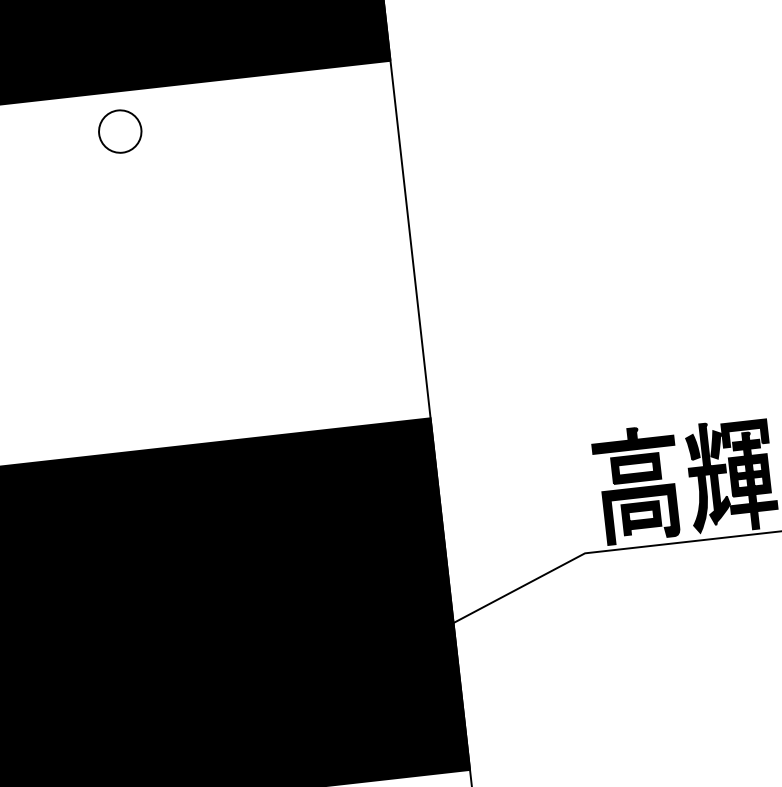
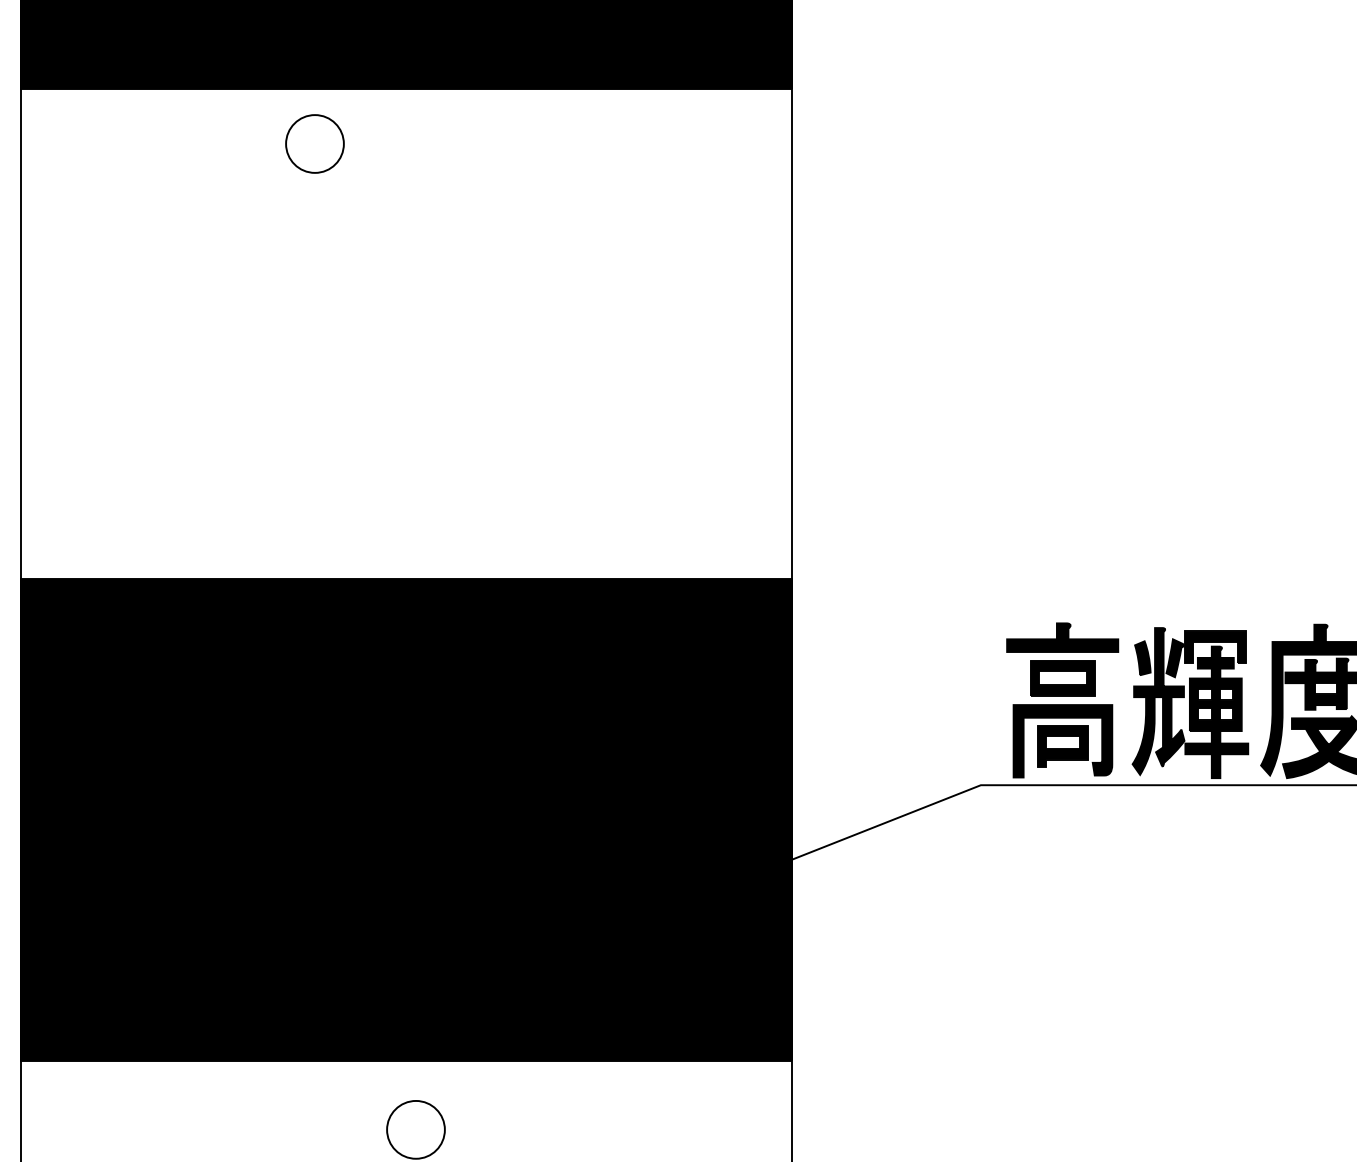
part: (119, 131) -> (314, 143), moved

